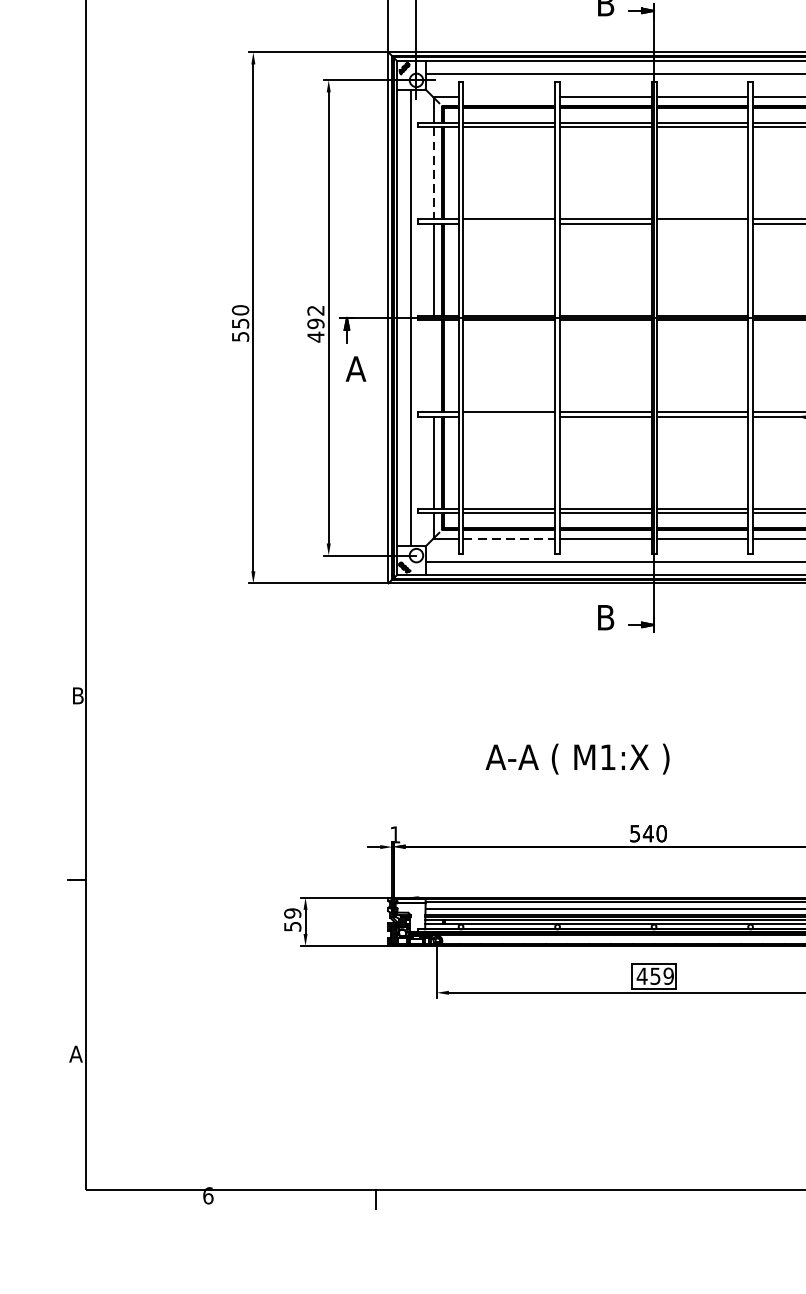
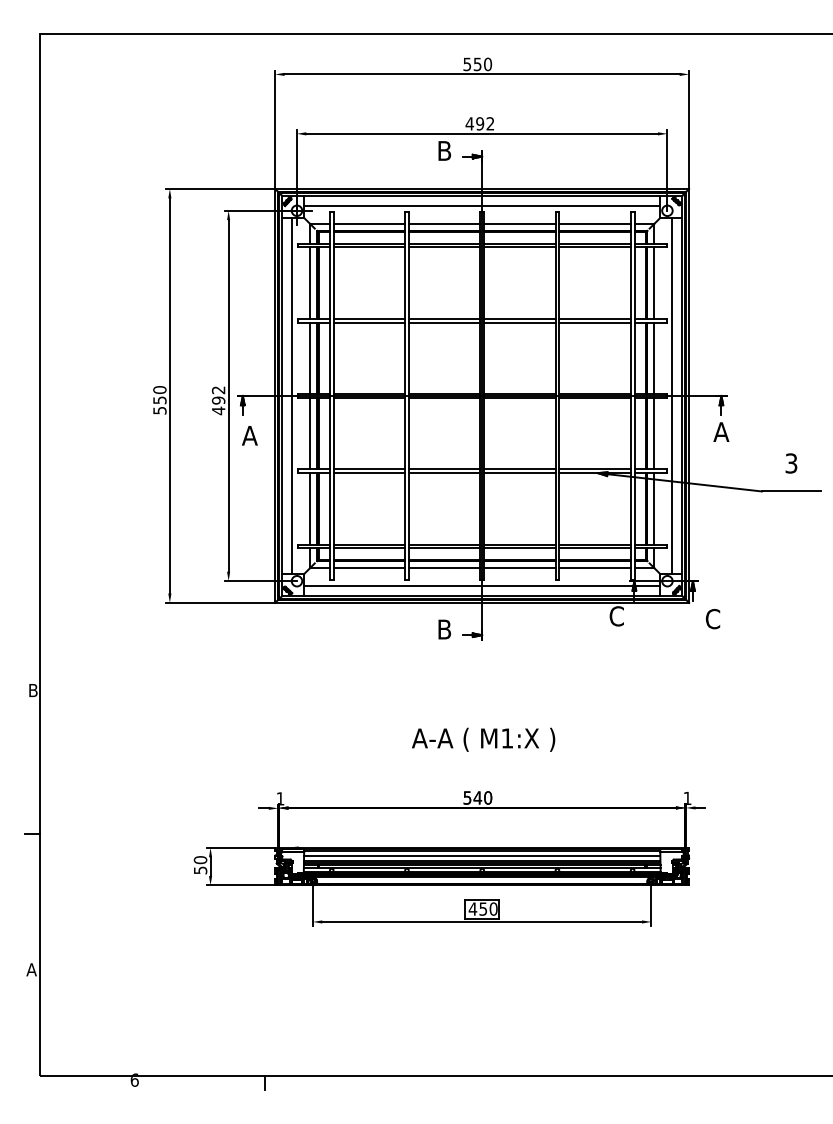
line: (509, 97) -> (369, 224), added
line: (433, 173) -> (310, 283), dashed -> solid
line: (509, 223) -> (369, 322), added
line: (701, 223) -> (519, 322), added
line: (433, 366) -> (310, 433), added
line: (509, 417) -> (369, 473), added
line: (509, 538) -> (369, 567), dashed -> solid
text: (577, 758) -> (483, 739), moved
text: (292, 913) -> (200, 860), 59 -> 50
text: (668, 975) -> (493, 908), 459 -> 450

